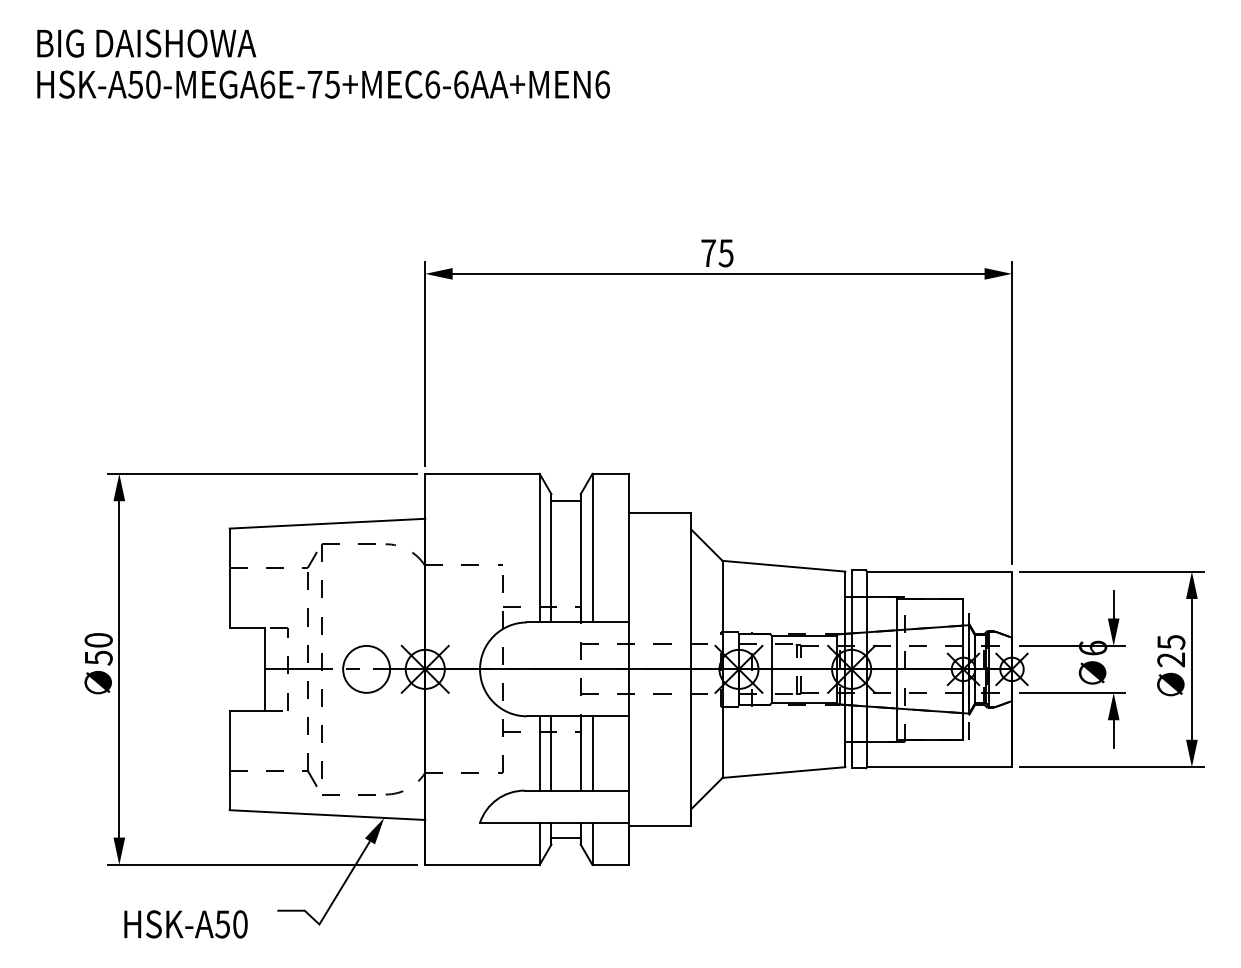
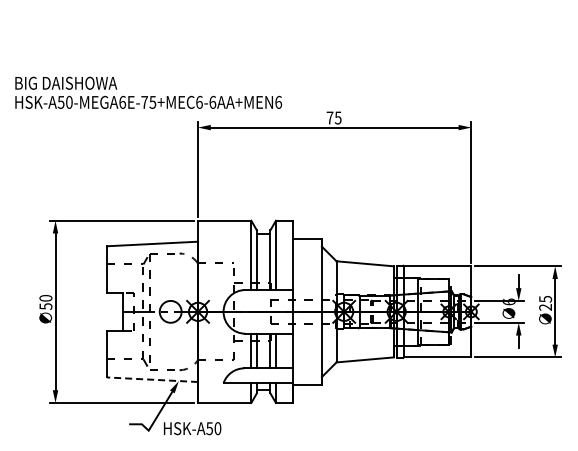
text: (323, 63) -> (148, 92), moved
line: (327, 814) -> (152, 379), solid -> dashed
text: (185, 924) -> (192, 428), moved

